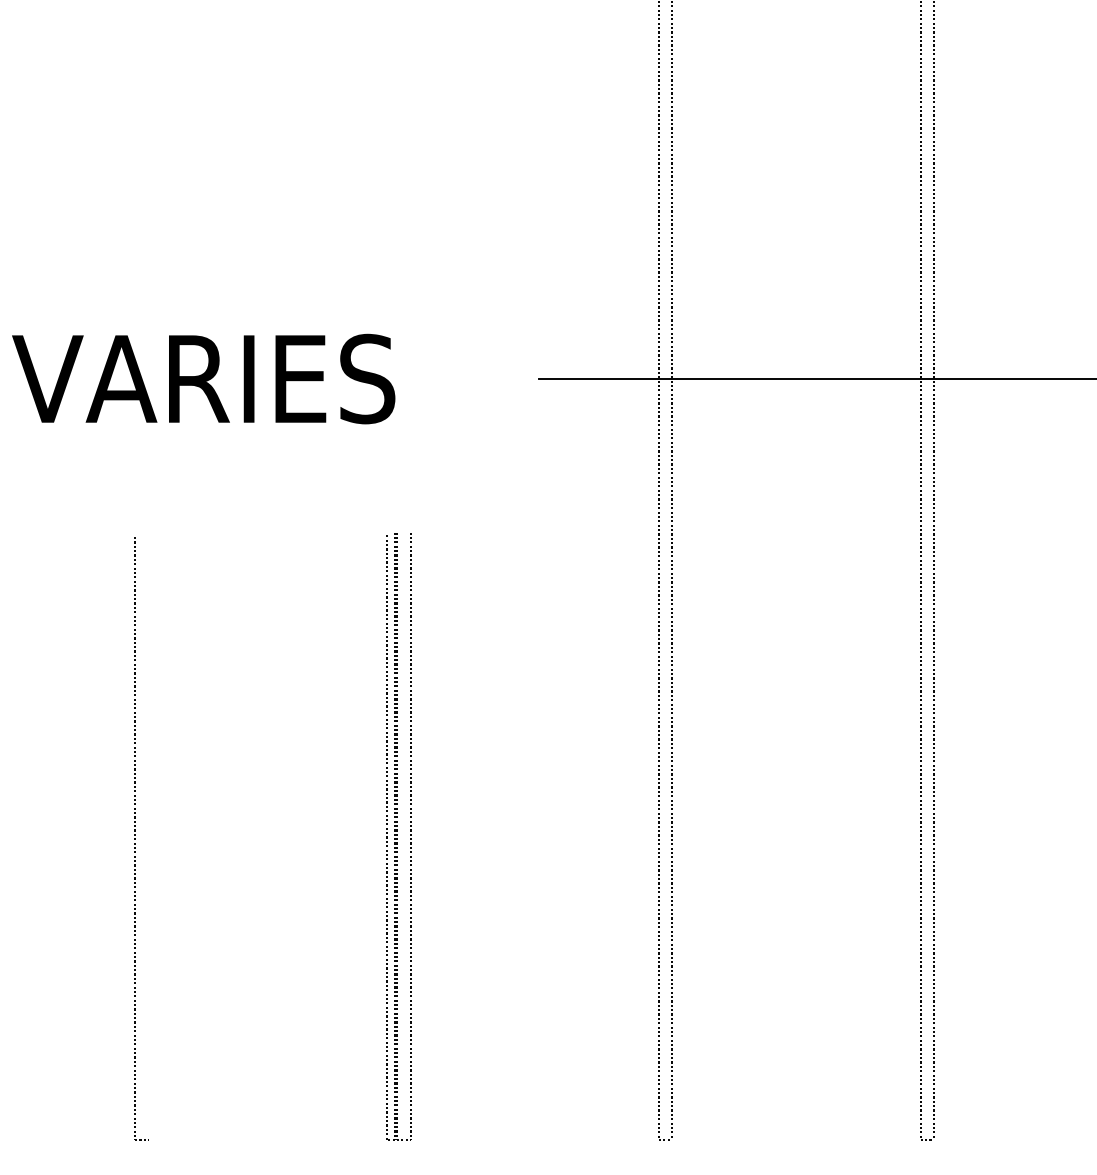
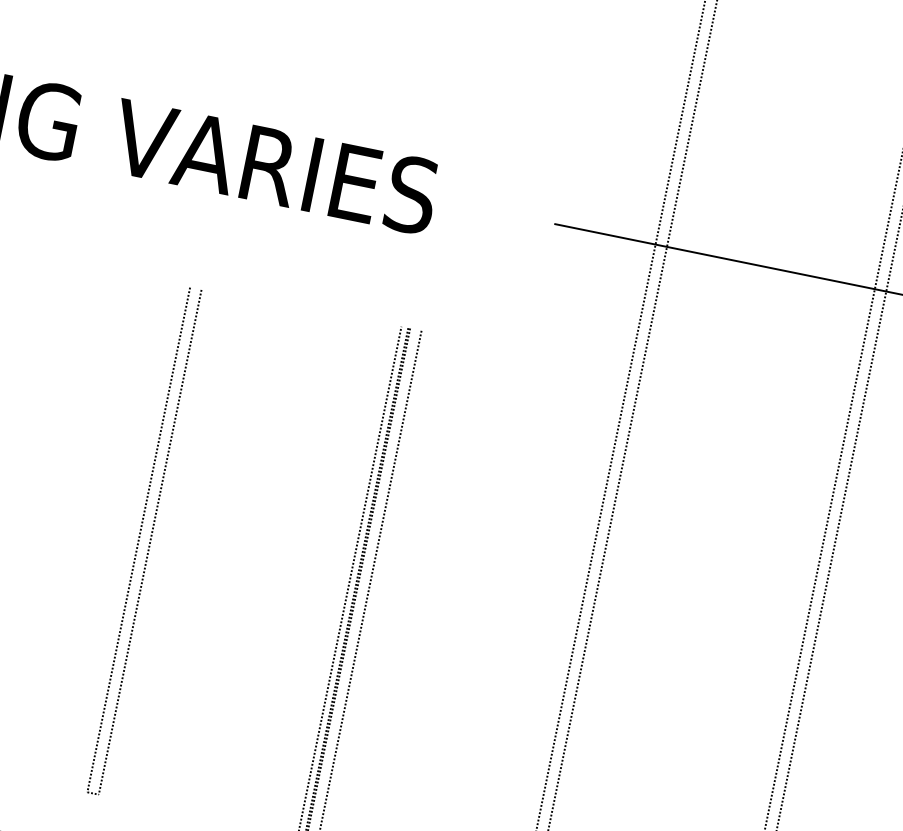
line: (148, 838) -> (150, 542), added

